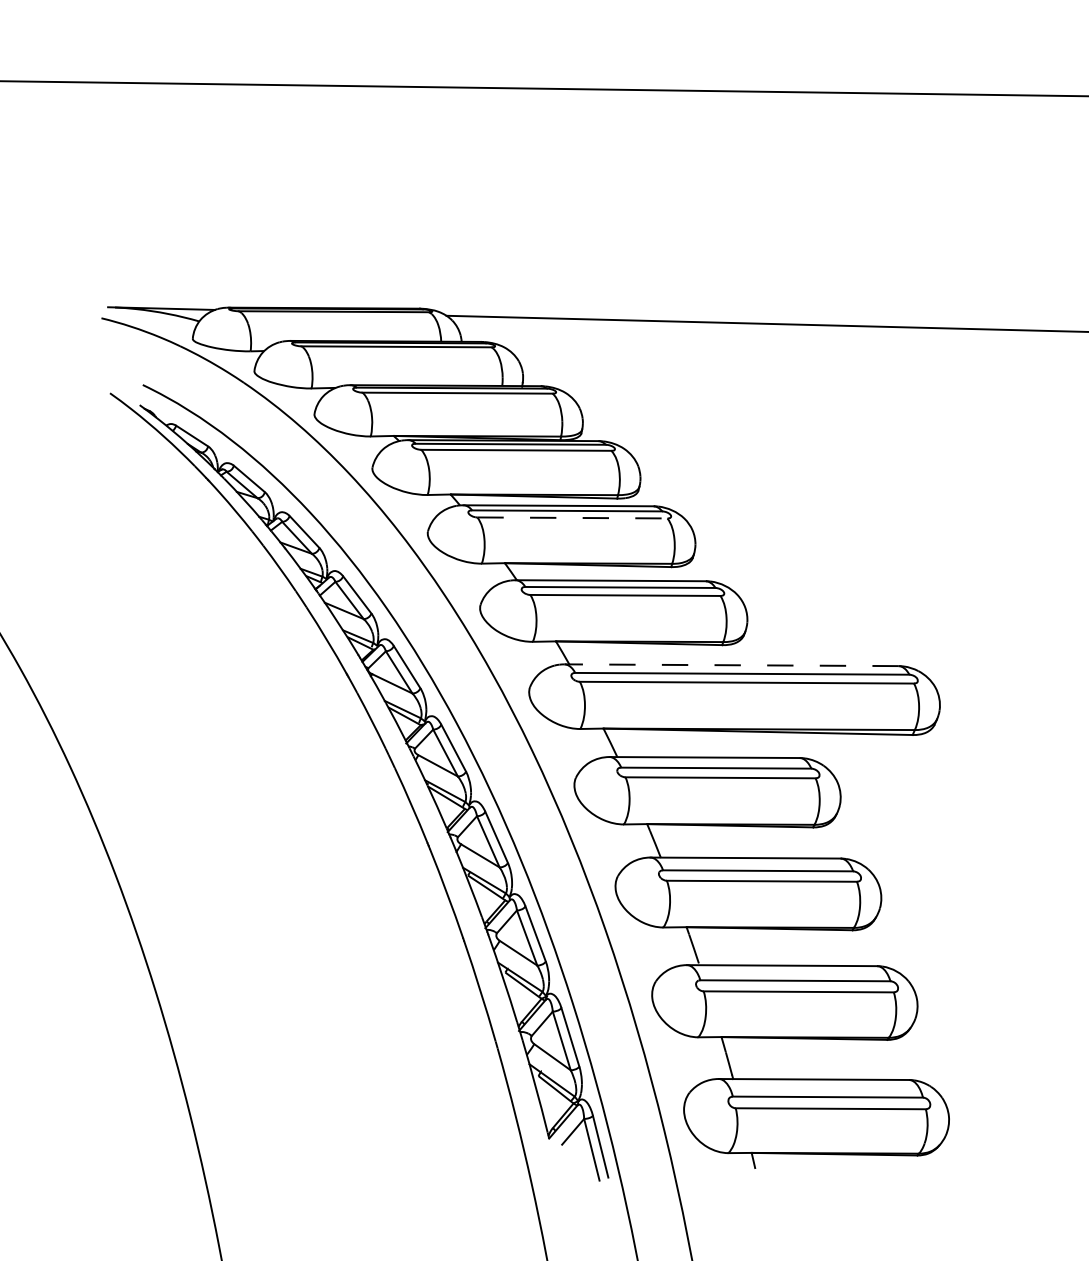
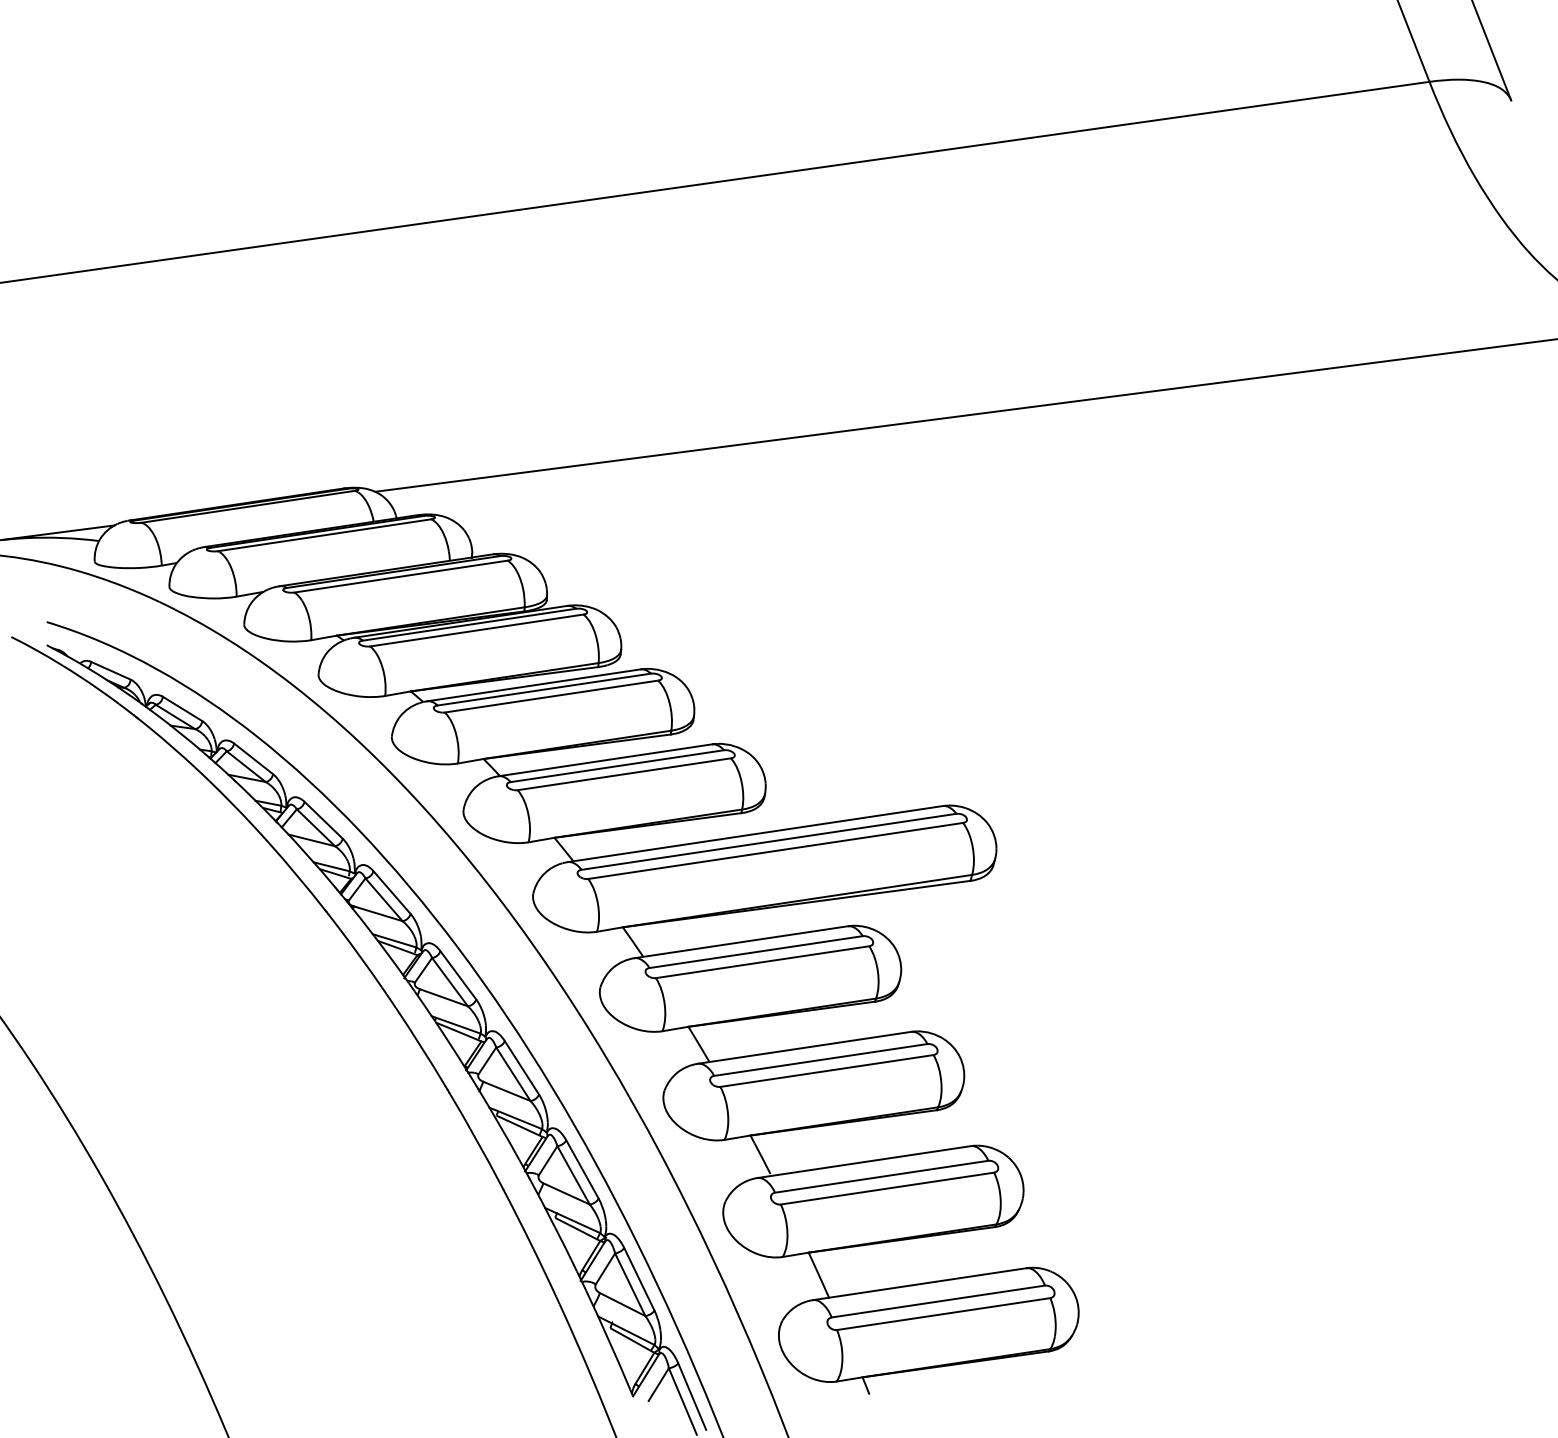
line: (572, 517) -> (551, 696), dashed -> solid
line: (731, 665) -> (755, 834), dashed -> solid

